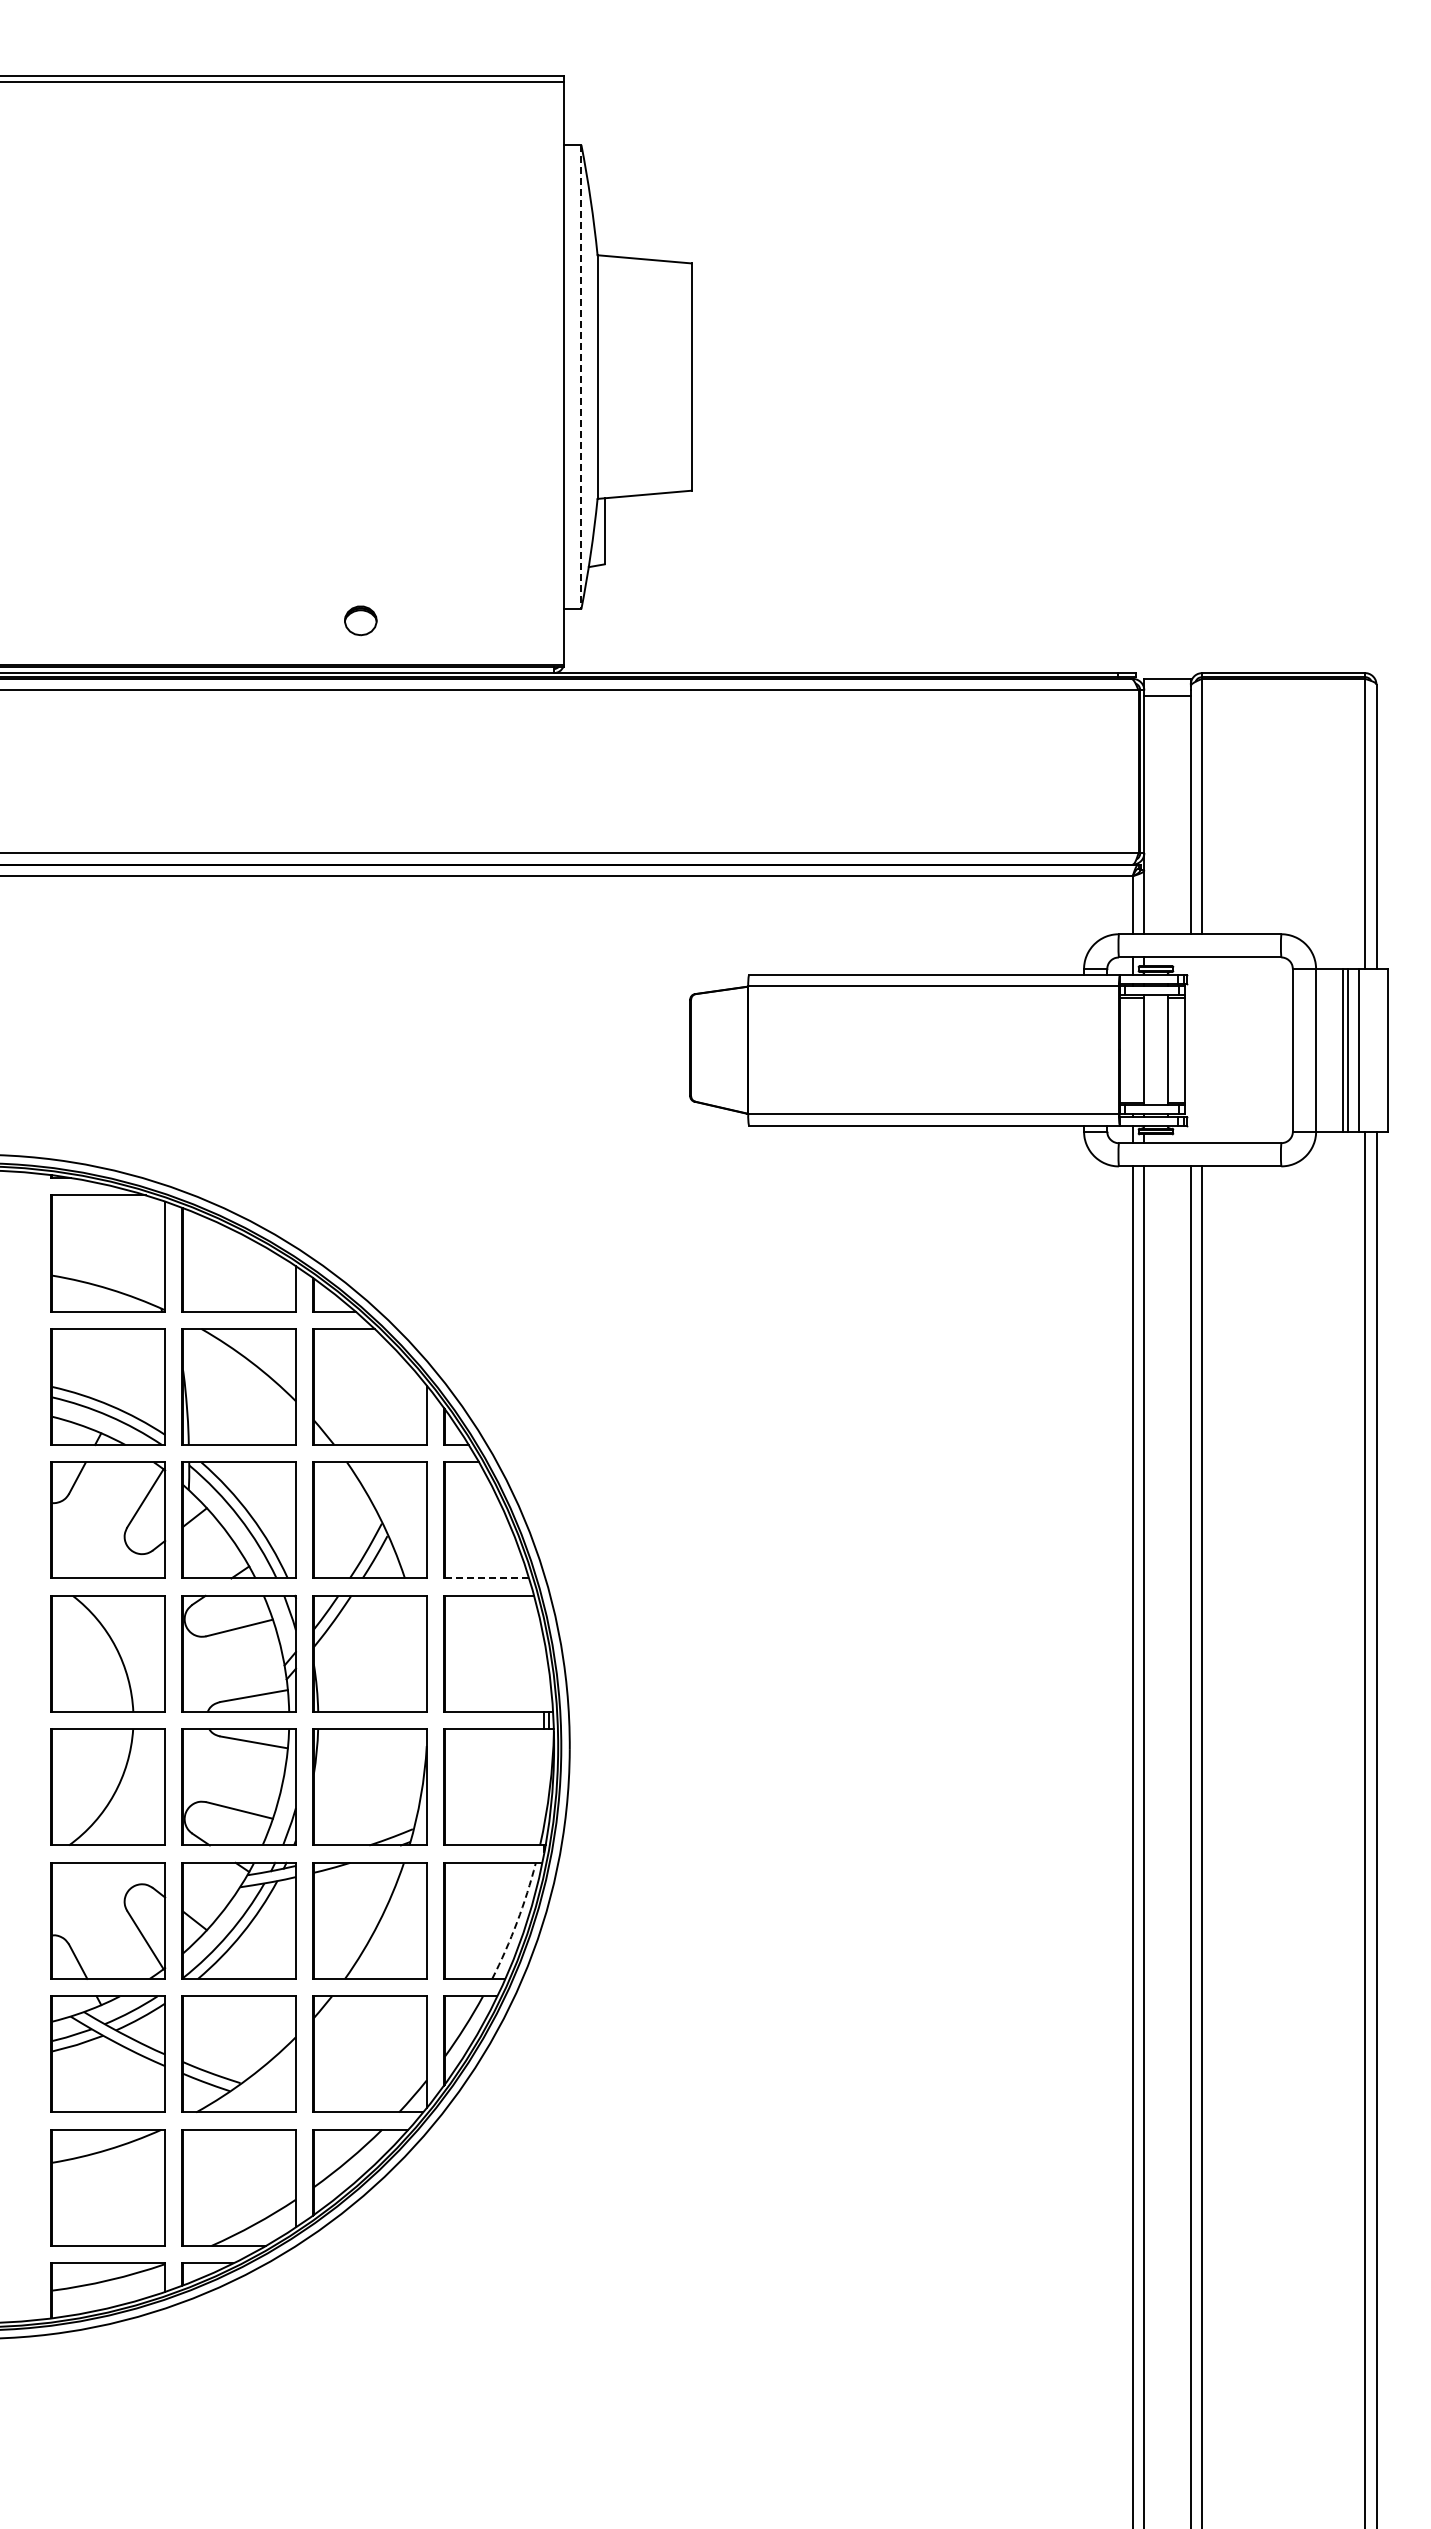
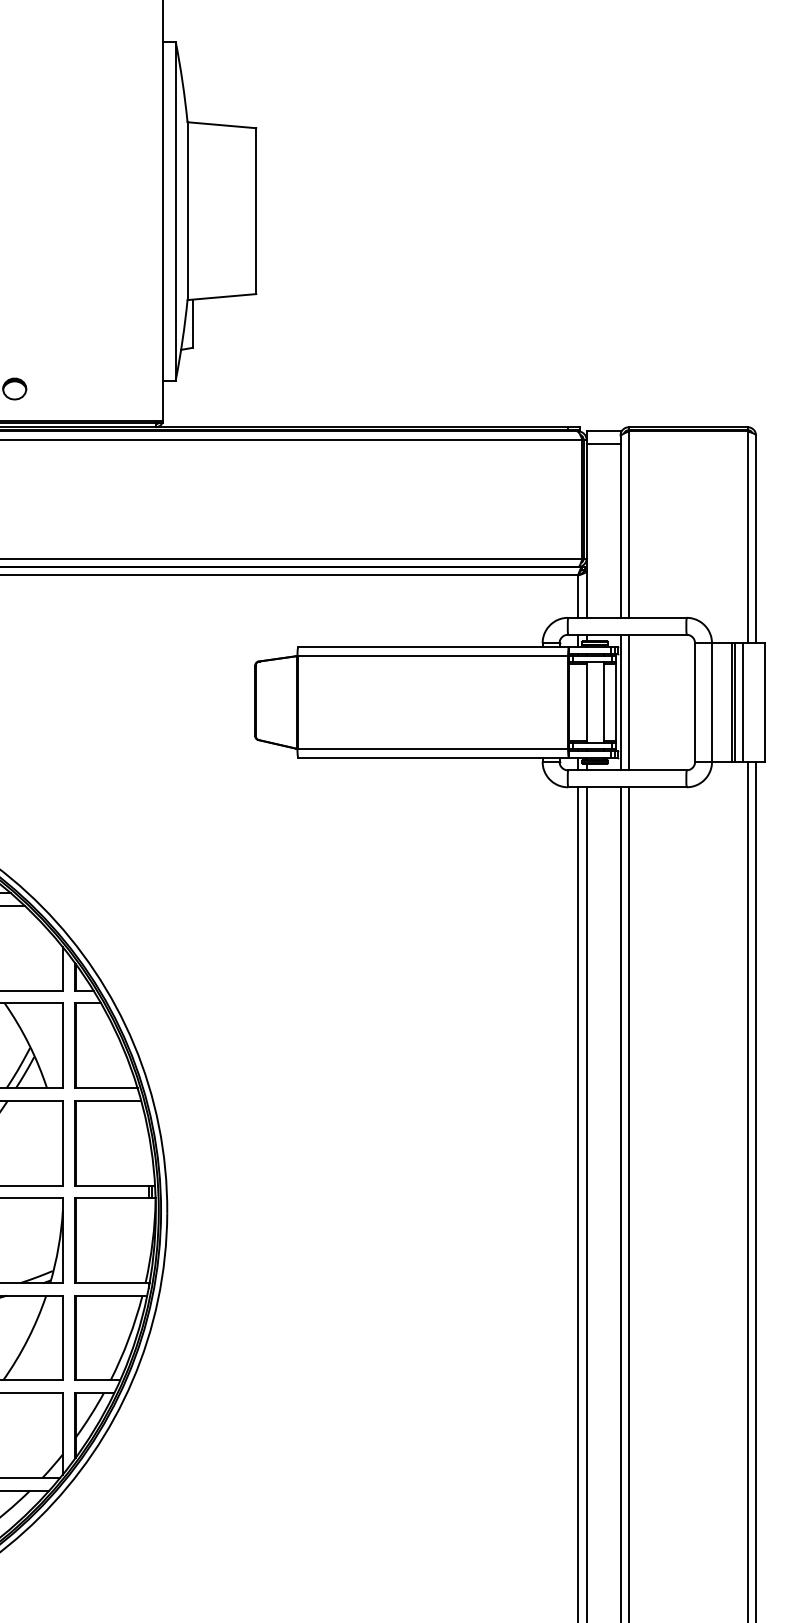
line: (581, 377) -> (175, 211), dashed -> solid
line: (1190, 1050) -> (620, 702), added
line: (1202, 1050) -> (629, 702), added
line: (486, 1578) -> (106, 1088), dashed -> solid
arc: (517, 1922) -> (129, 1339), dashed -> solid

